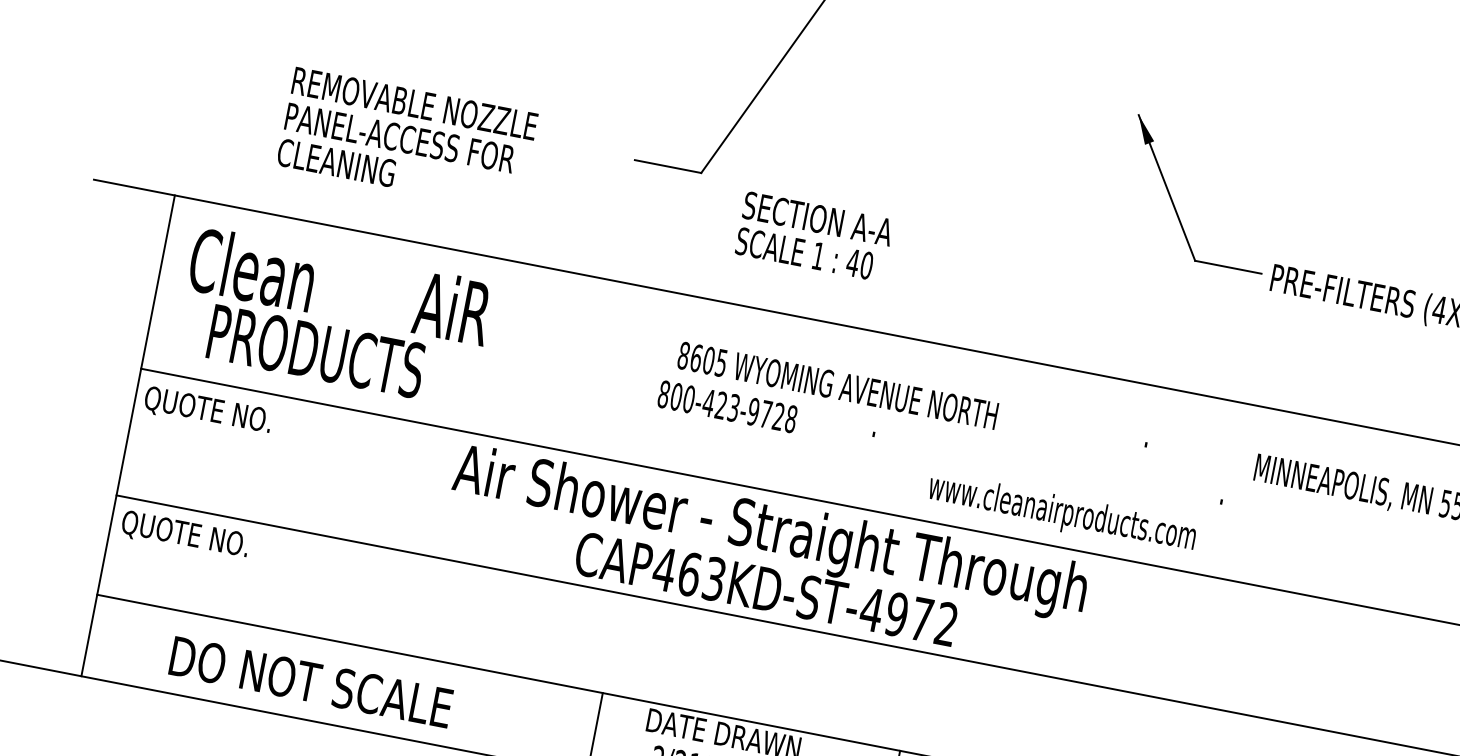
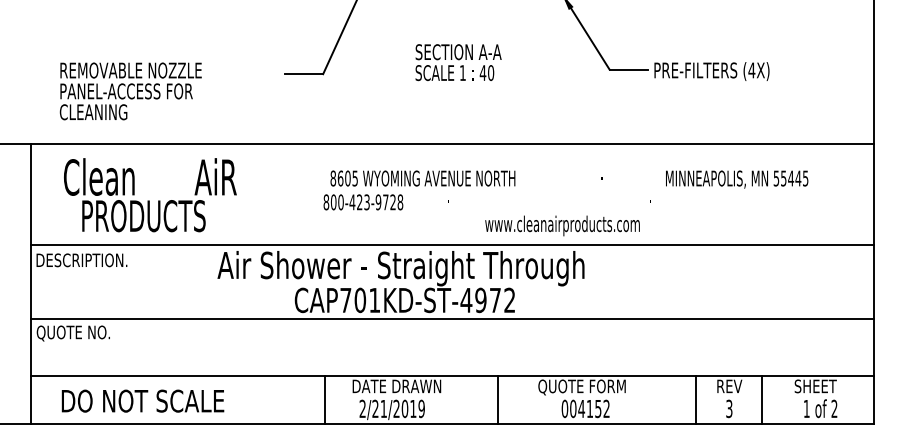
text: (406, 139) -> (130, 91), moved
text: (814, 236) -> (458, 62), moved
text: (334, 318) -> (150, 195), moved
text: (223, 414) -> (81, 261), QUOTE NO. -> DESCRIPTION.
text: (688, 574) -> (359, 300), CAP463KD-ST-4972 -> CAP701KD-ST-4972
text: (310, 681) -> (142, 400), moved

